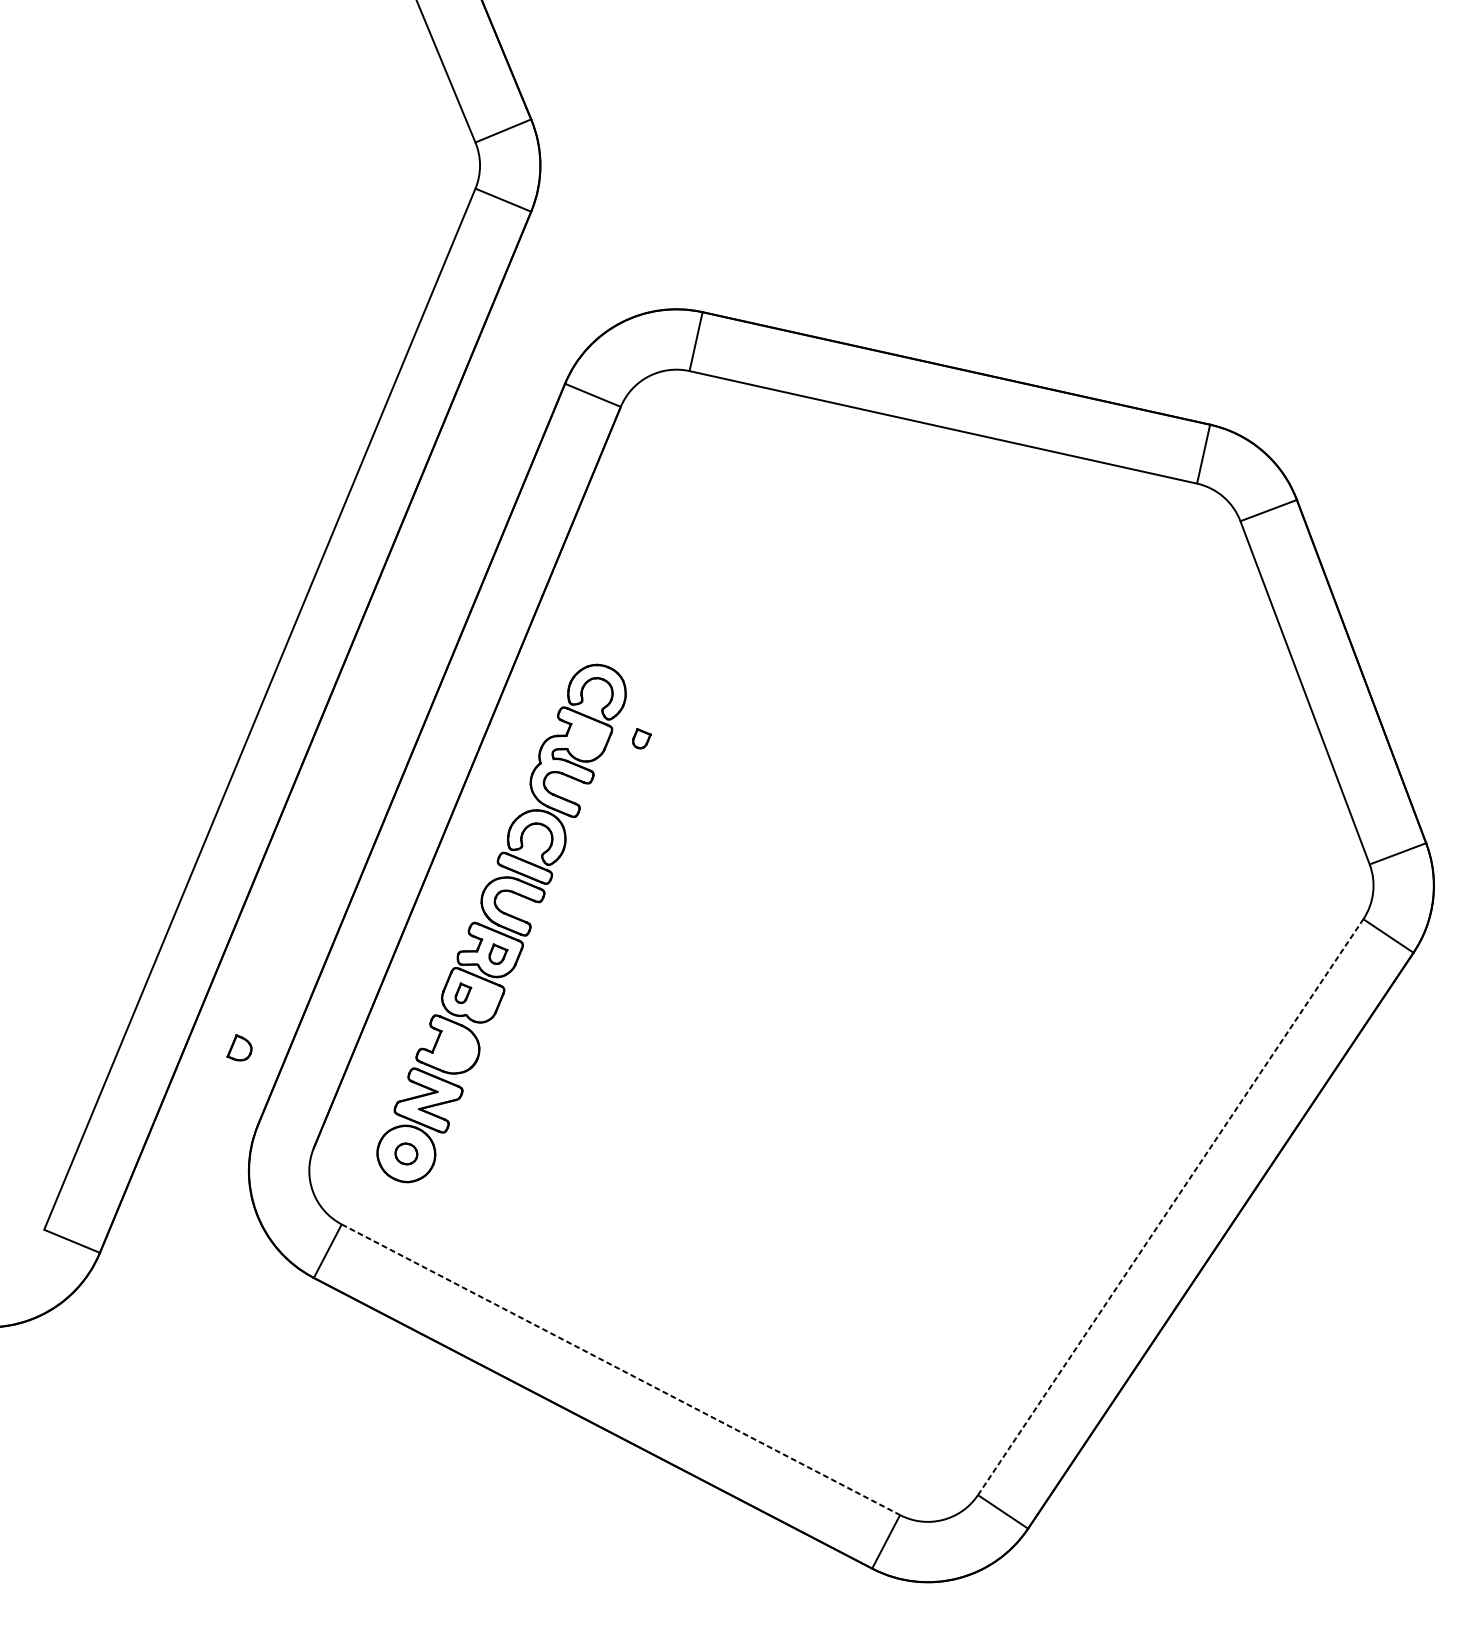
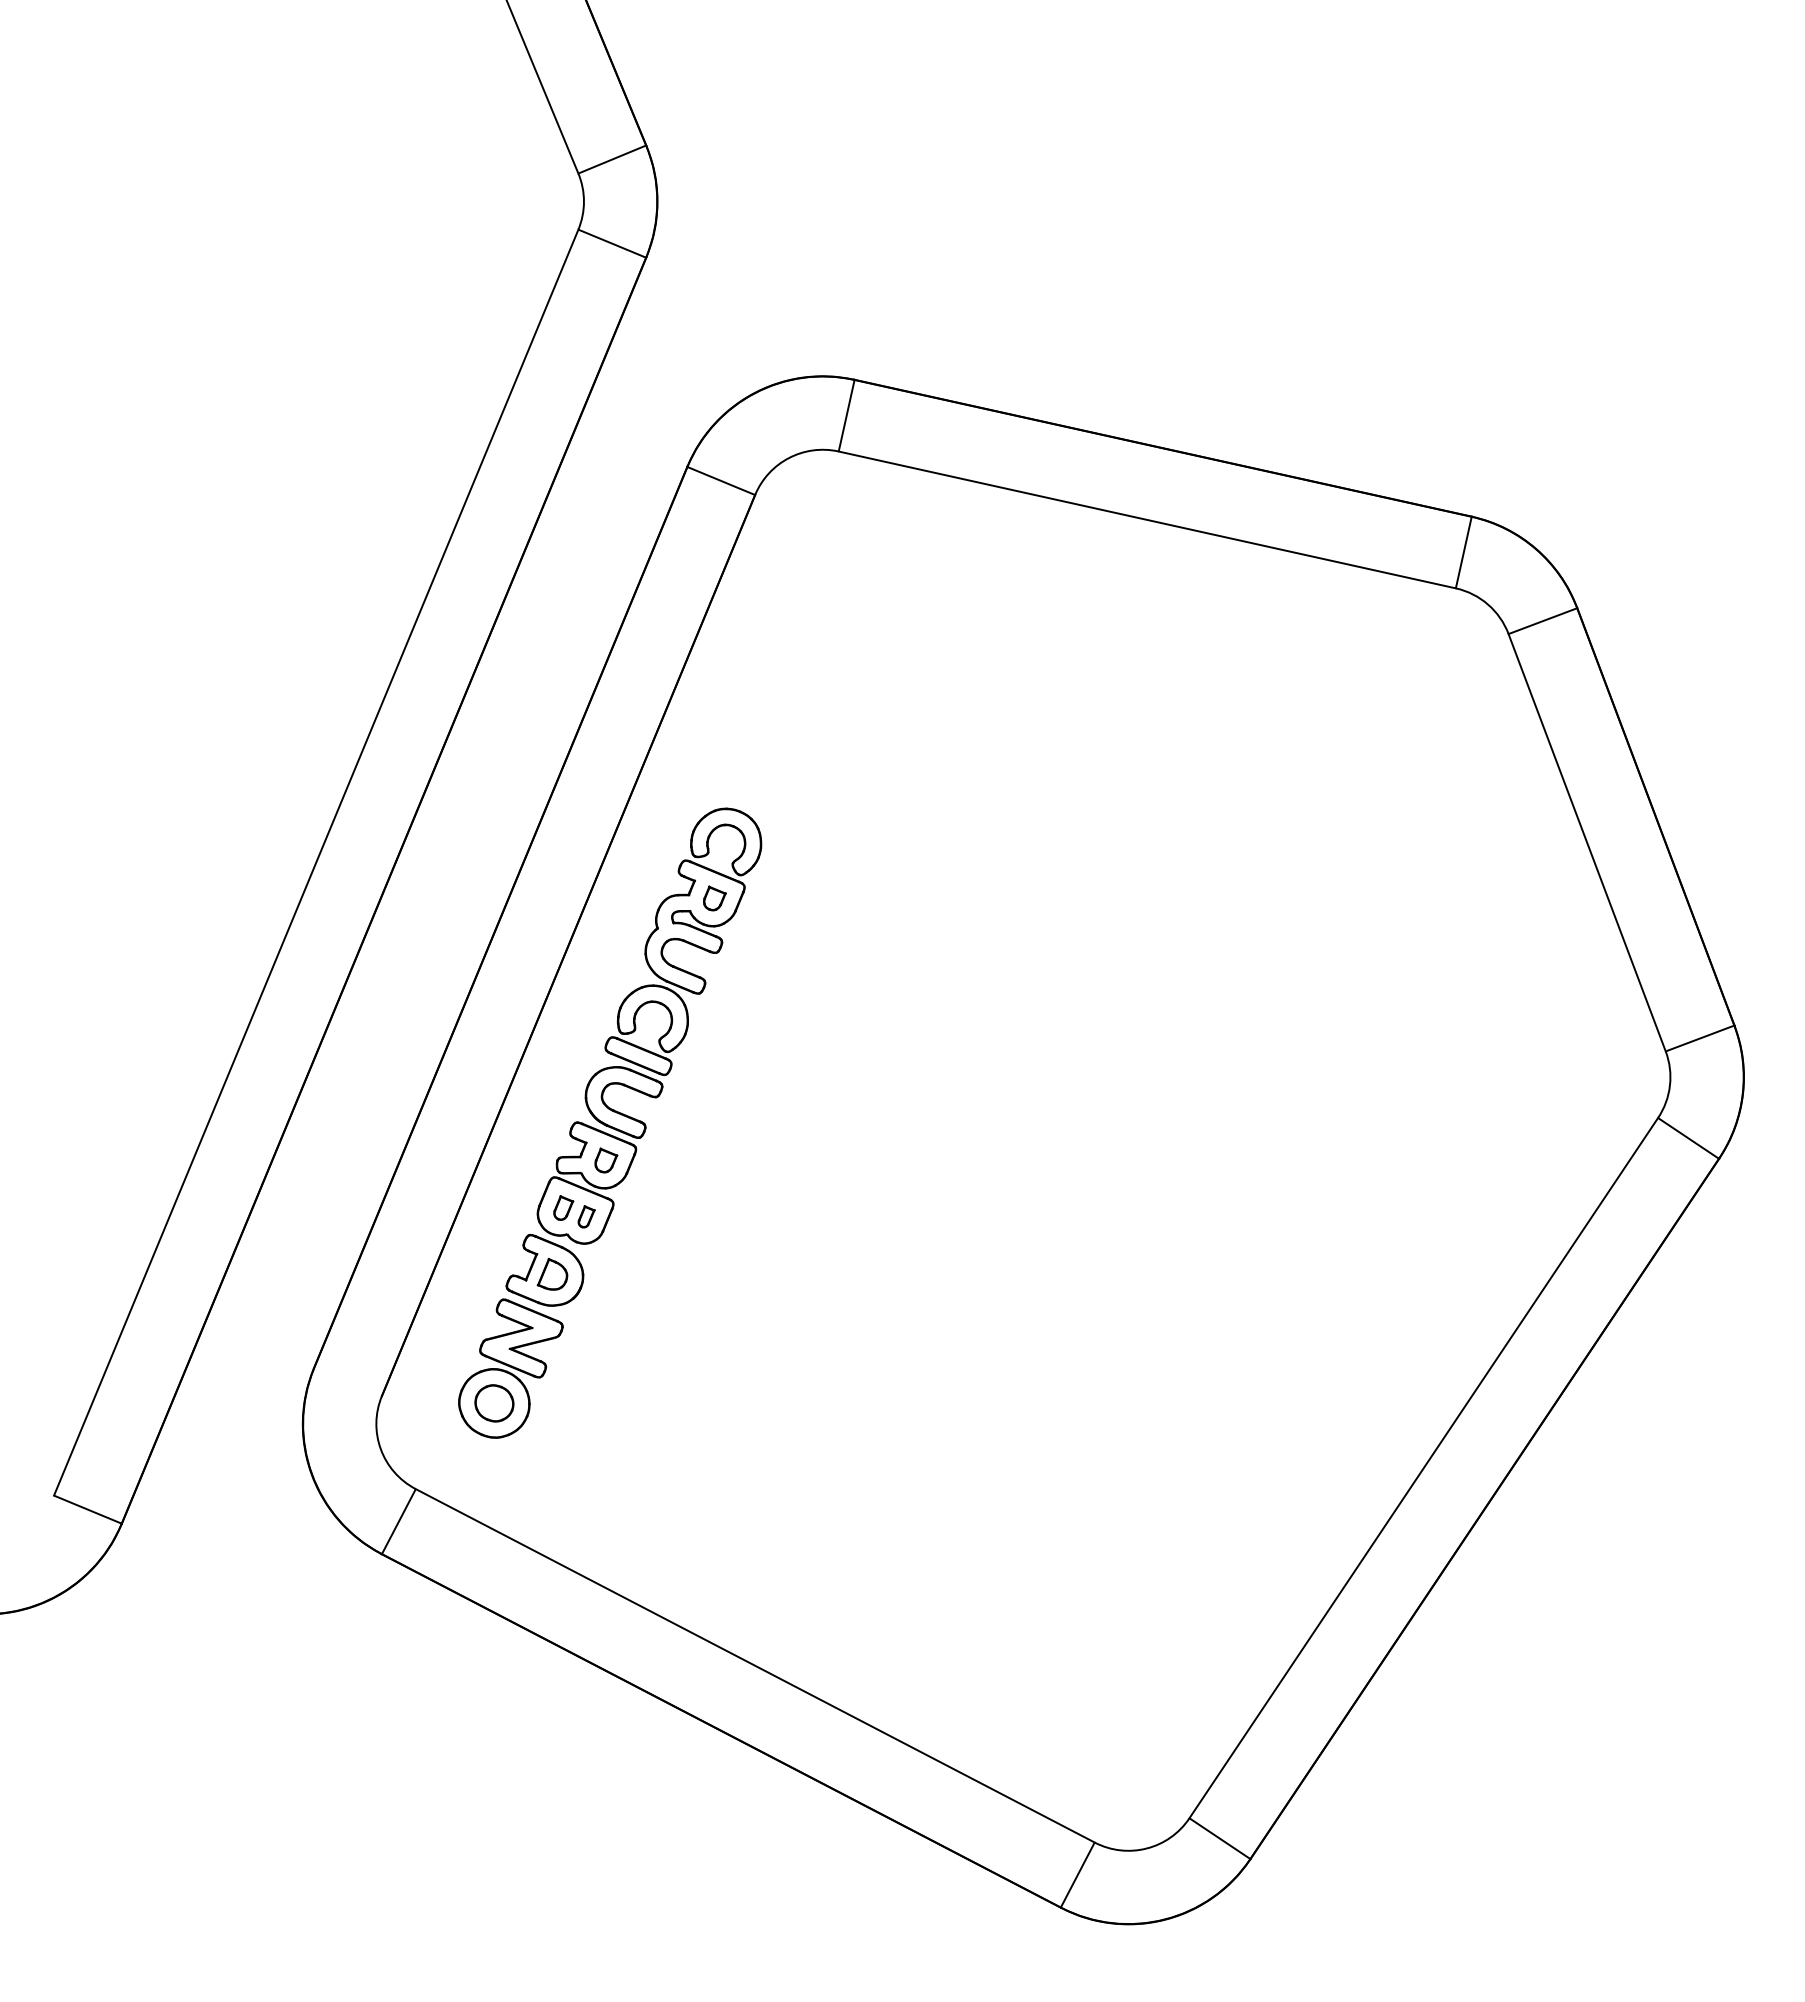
part: (641, 738) -> (714, 898), moved
part: (482, 1000) -> (586, 1216), added
part: (239, 1047) -> (552, 1274), moved
part: (406, 1154) -> (494, 1403), size x1.43
line: (1171, 1206) -> (1424, 1467), dashed -> solid
line: (621, 1369) -> (755, 1665), dashed -> solid

